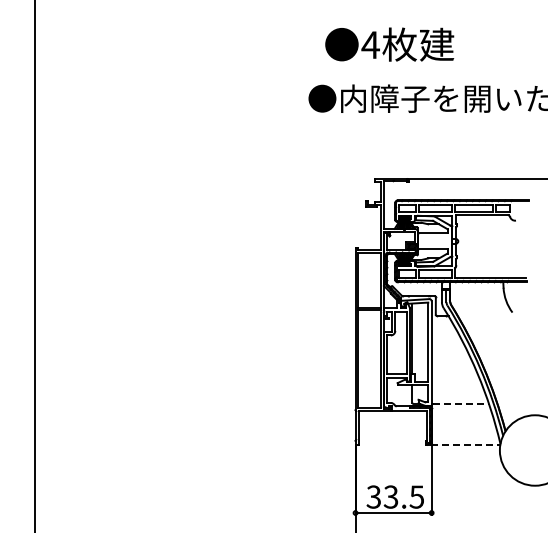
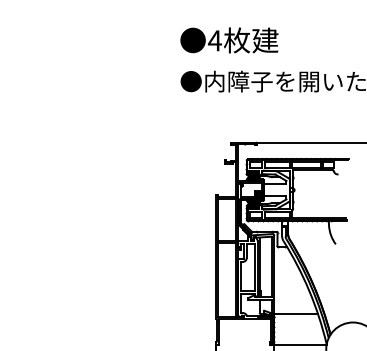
text: (389, 44) -> (229, 40), moved
line: (461, 403) -> (297, 313), dashed -> solid
line: (465, 444) -> (300, 344), dashed -> solid

